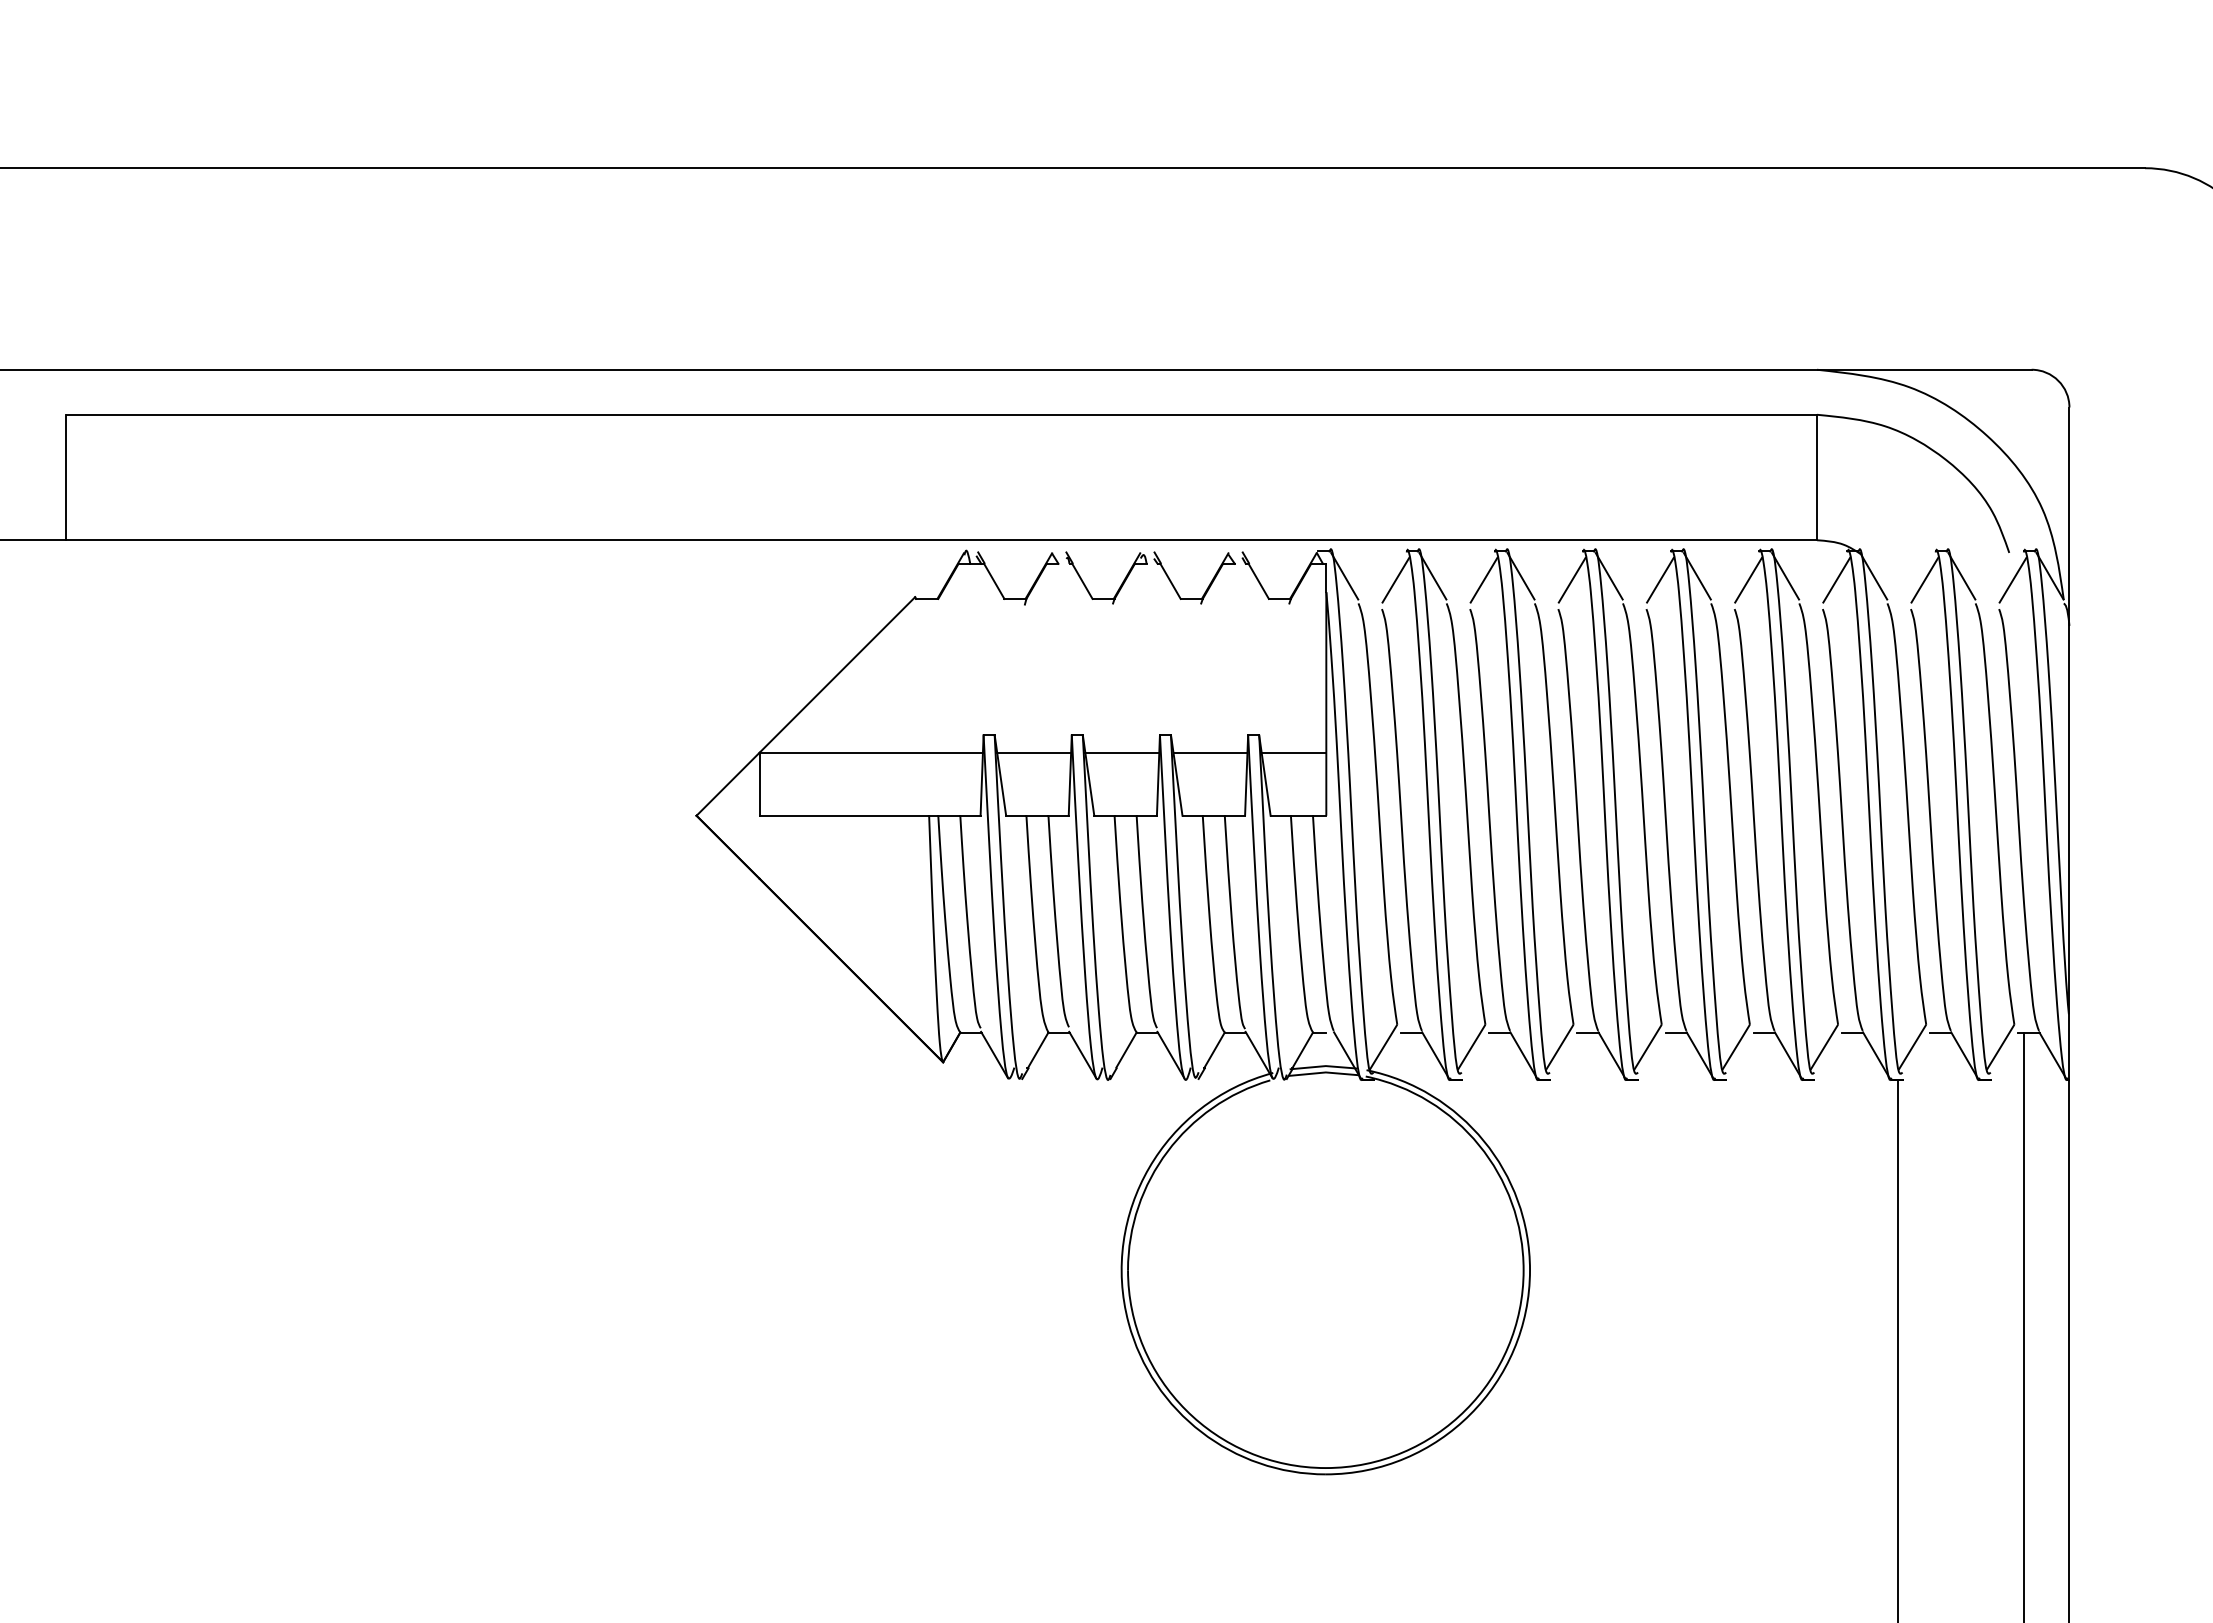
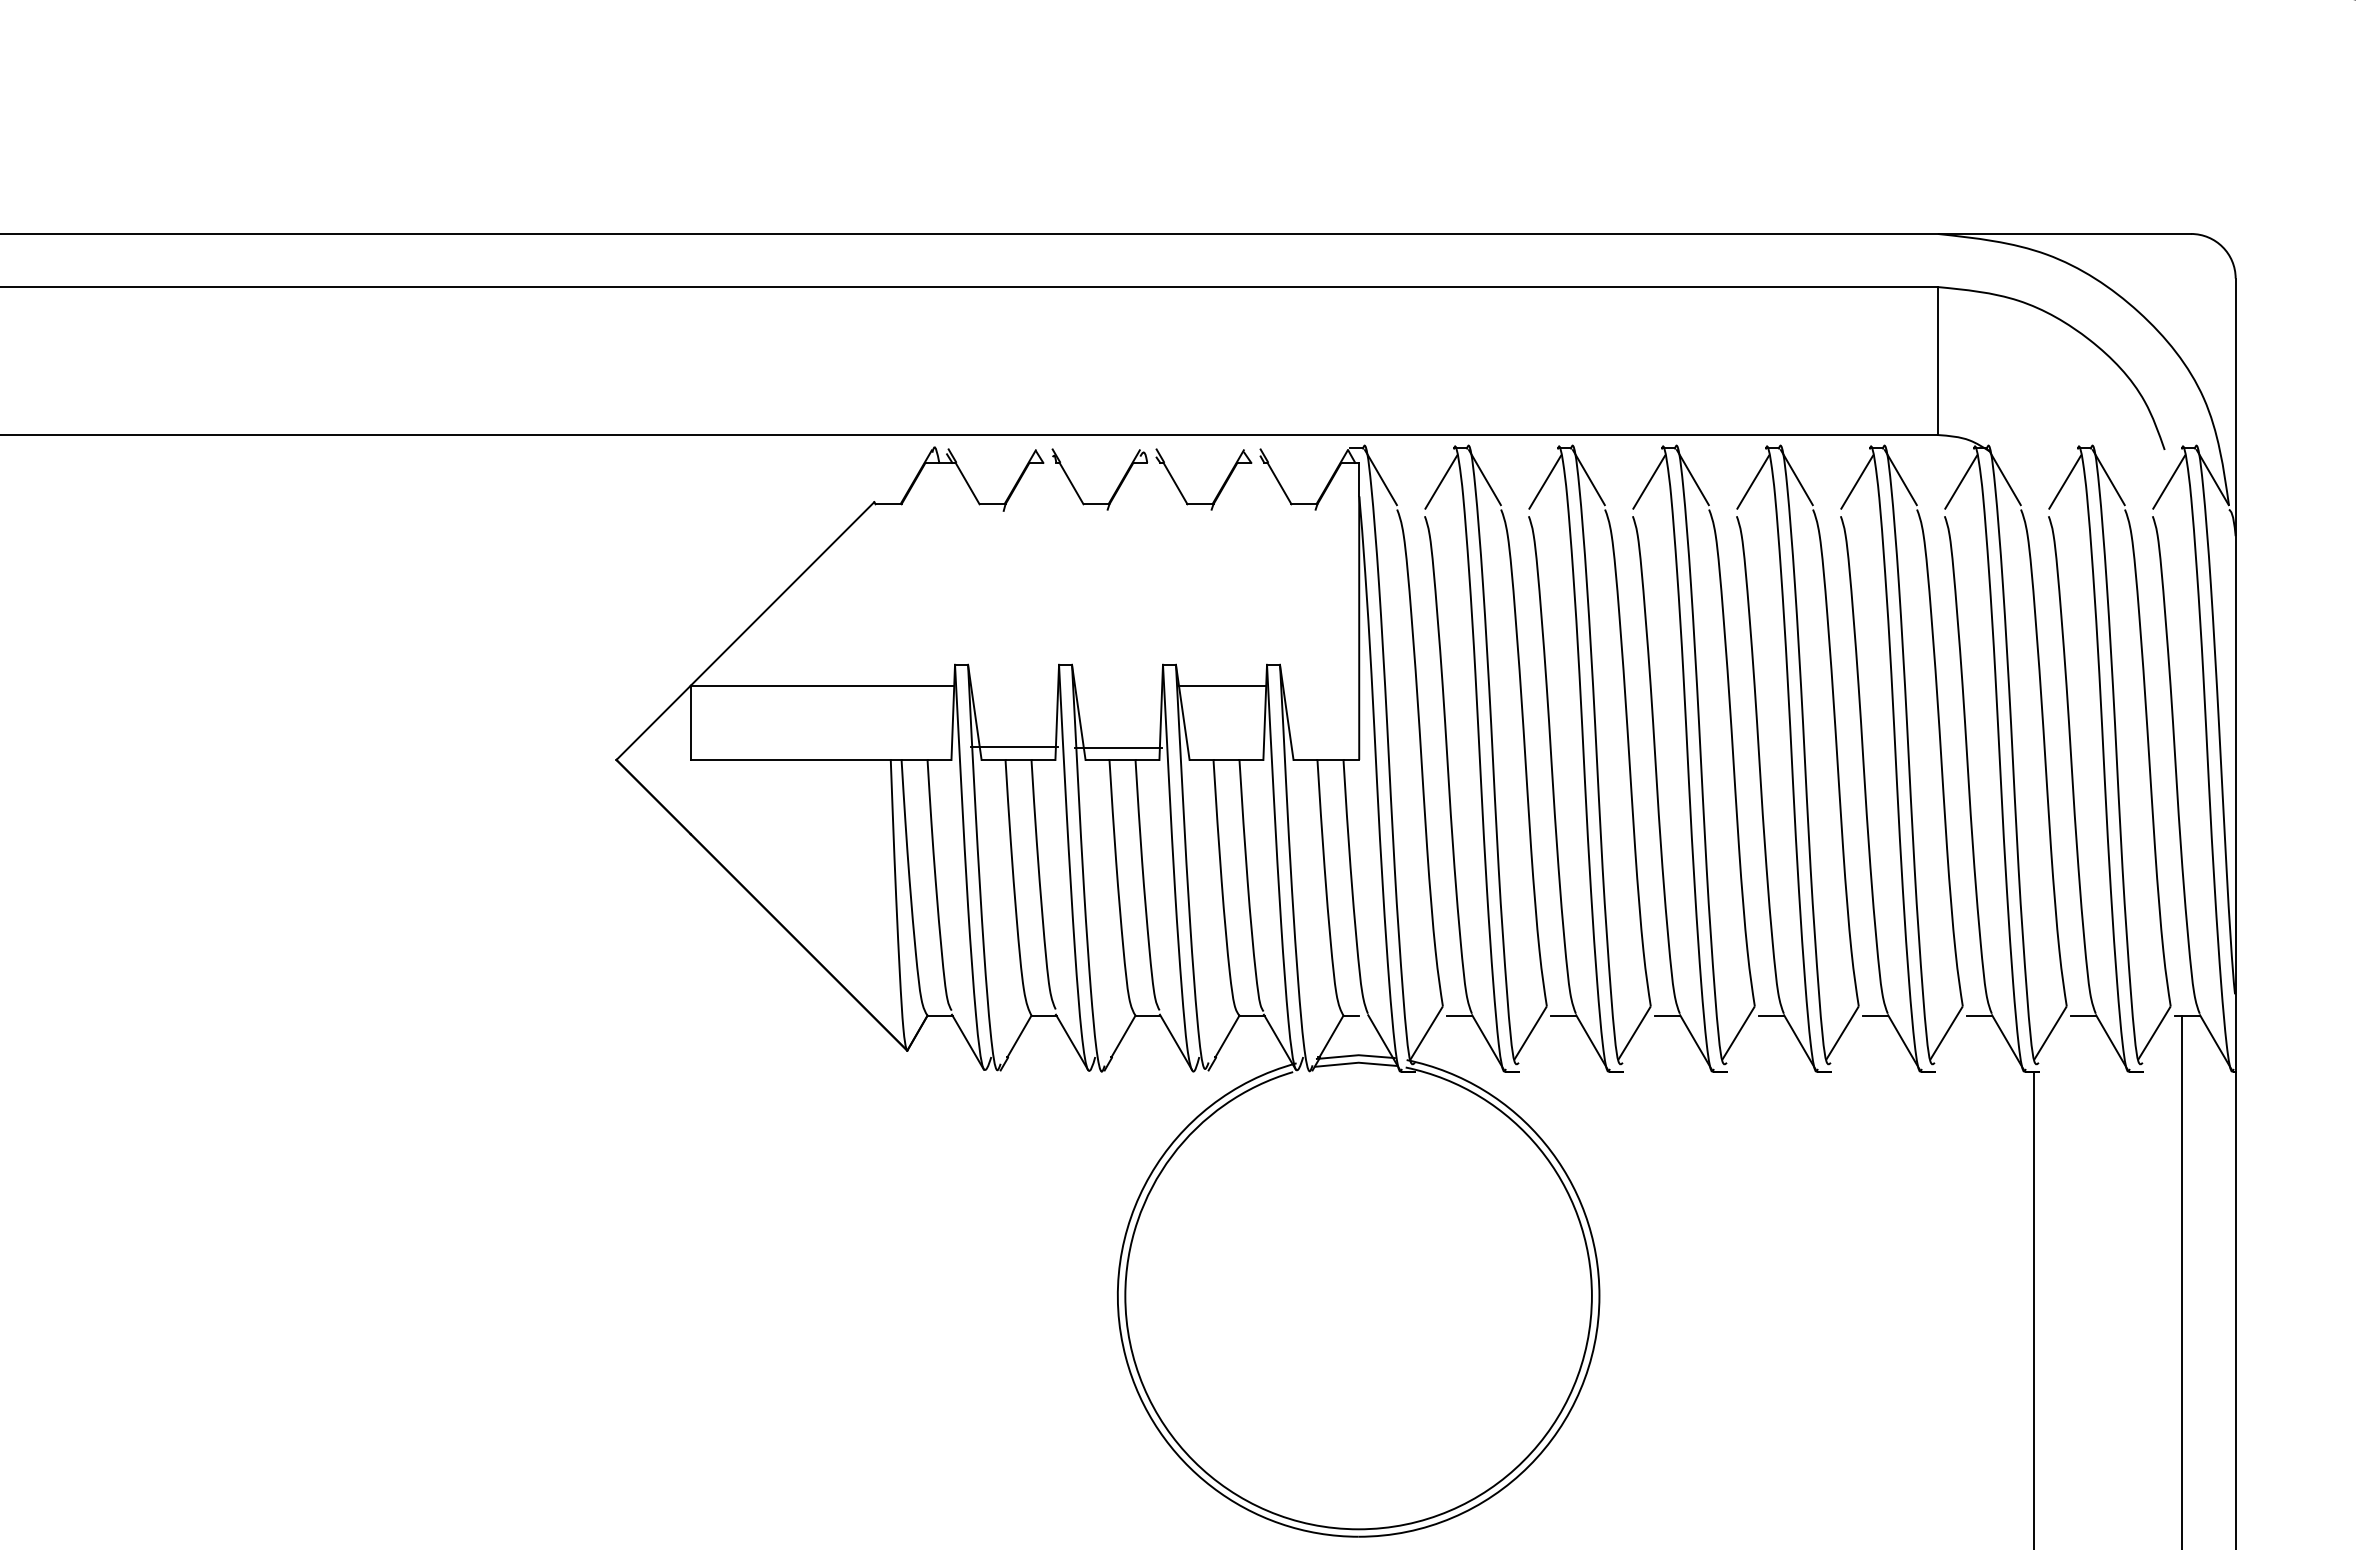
line: (1034, 752) -> (1015, 746), moved
line: (1122, 752) -> (1118, 747), moved
line: (1293, 752) -> (1320, 685), removed

